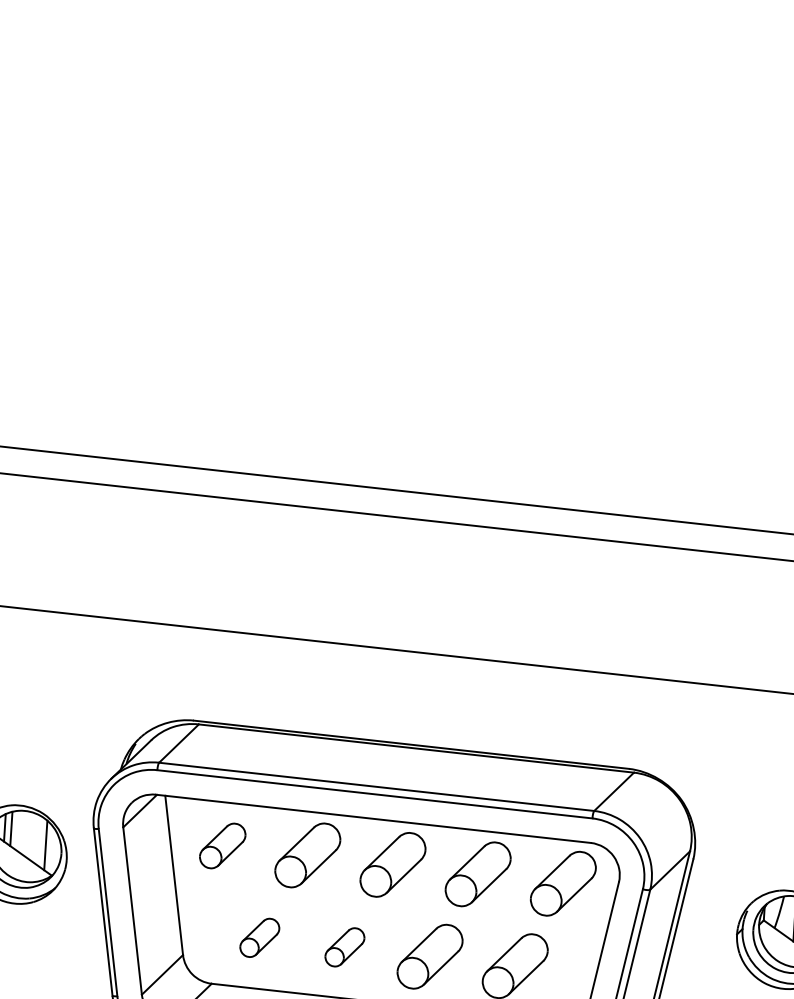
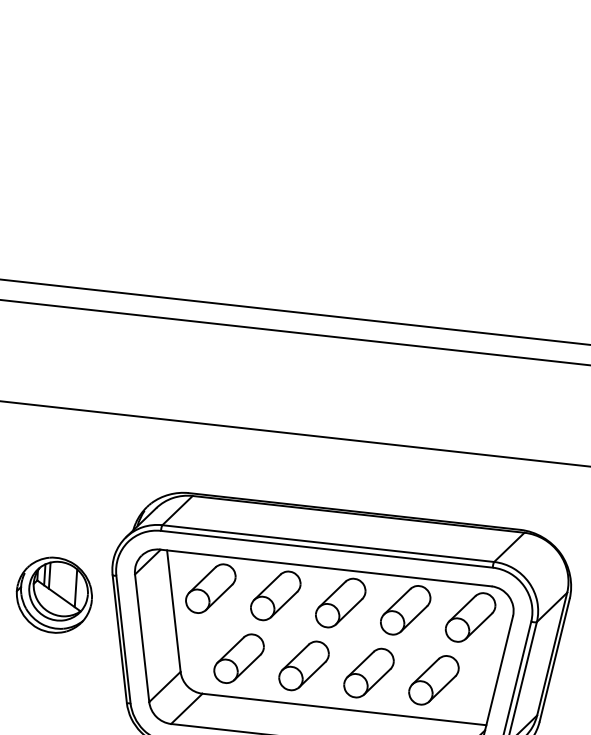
part: (222, 845) -> (210, 588), size x1.43
part: (259, 937) -> (238, 658), size x1.67
part: (344, 947) -> (303, 666), size x1.67

